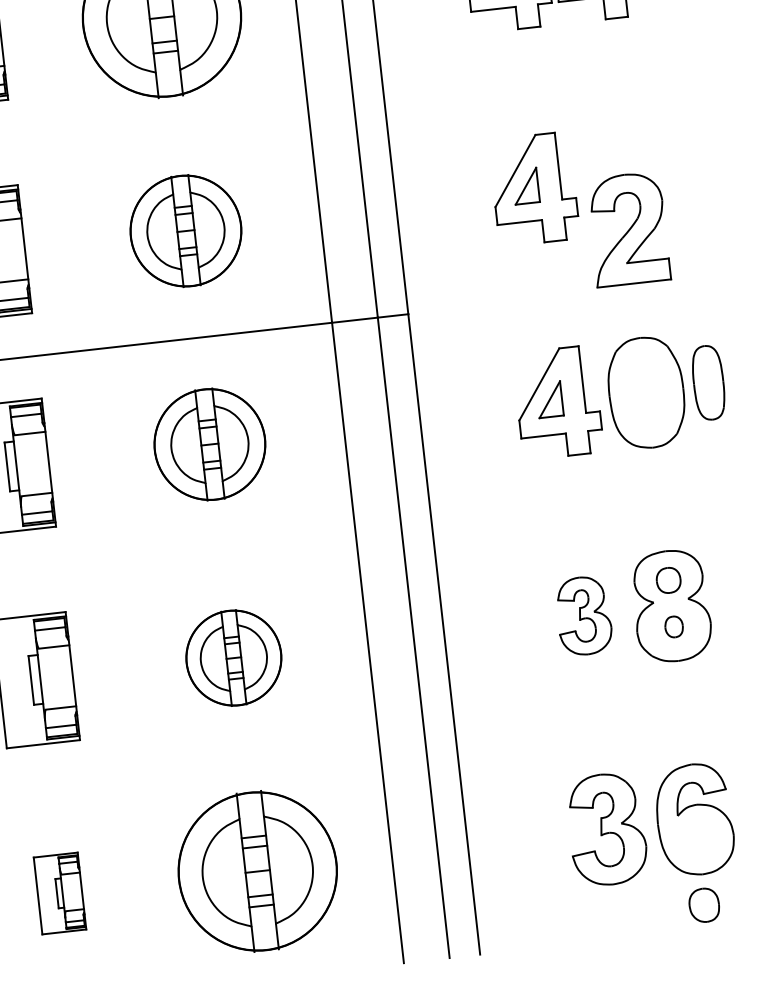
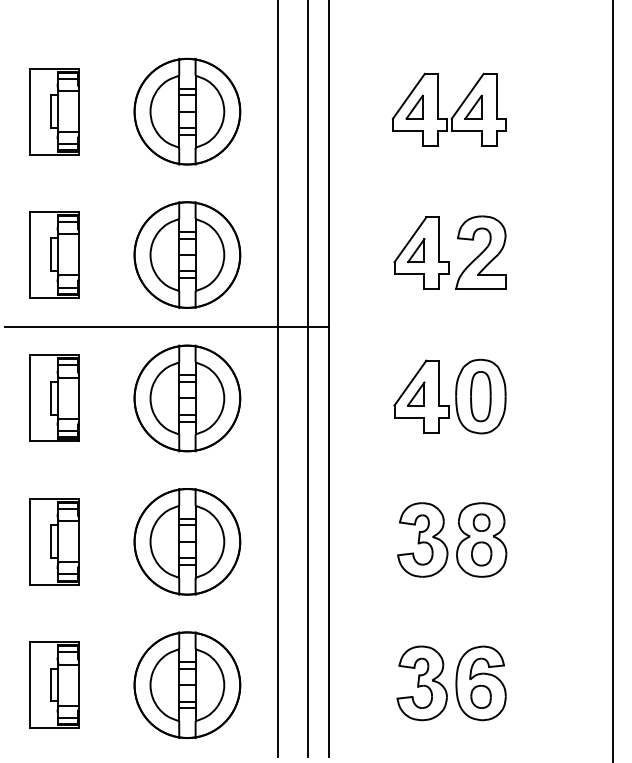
part: (627, 228) -> (480, 252), moved
part: (185, 230) -> (187, 254), size x1.43
part: (708, 382) -> (480, 396), moved
part: (210, 444) -> (187, 398), size x1.43
part: (583, 615) -> (422, 539), size x1.43
part: (673, 626) -> (481, 553), size x1.67
part: (233, 657) -> (187, 541), size x1.67
part: (59, 892) -> (54, 684), size x1.67
part: (703, 904) -> (480, 696), moved

